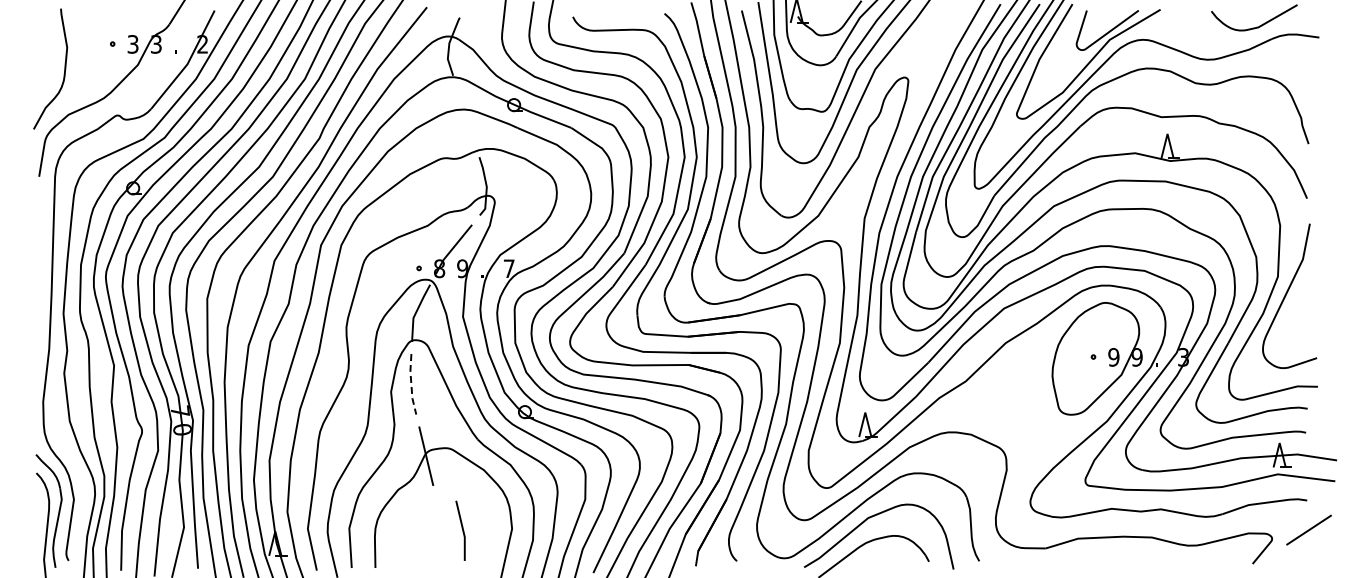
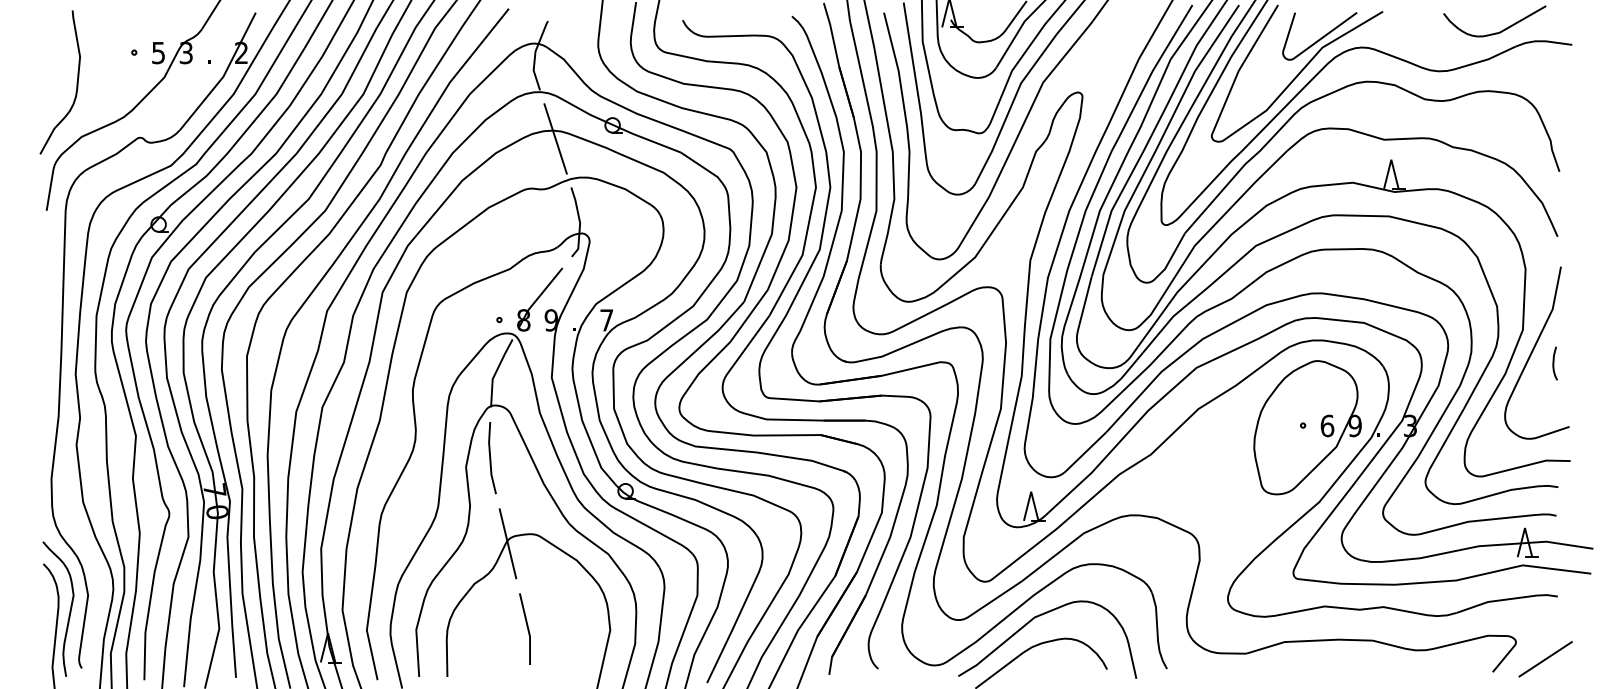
text: (133, 44) -> (159, 53), 3 -> 5
line: (465, 116) -> (554, 138), added
curve: (1304, 304) -> (1554, 362), added
text: (1113, 356) -> (1326, 424), 9 -> 6
line: (411, 384) -> (490, 458), dashed -> solid
line: (1308, 529) -> (1545, 658), moved
line: (462, 530) -> (527, 628), moved

